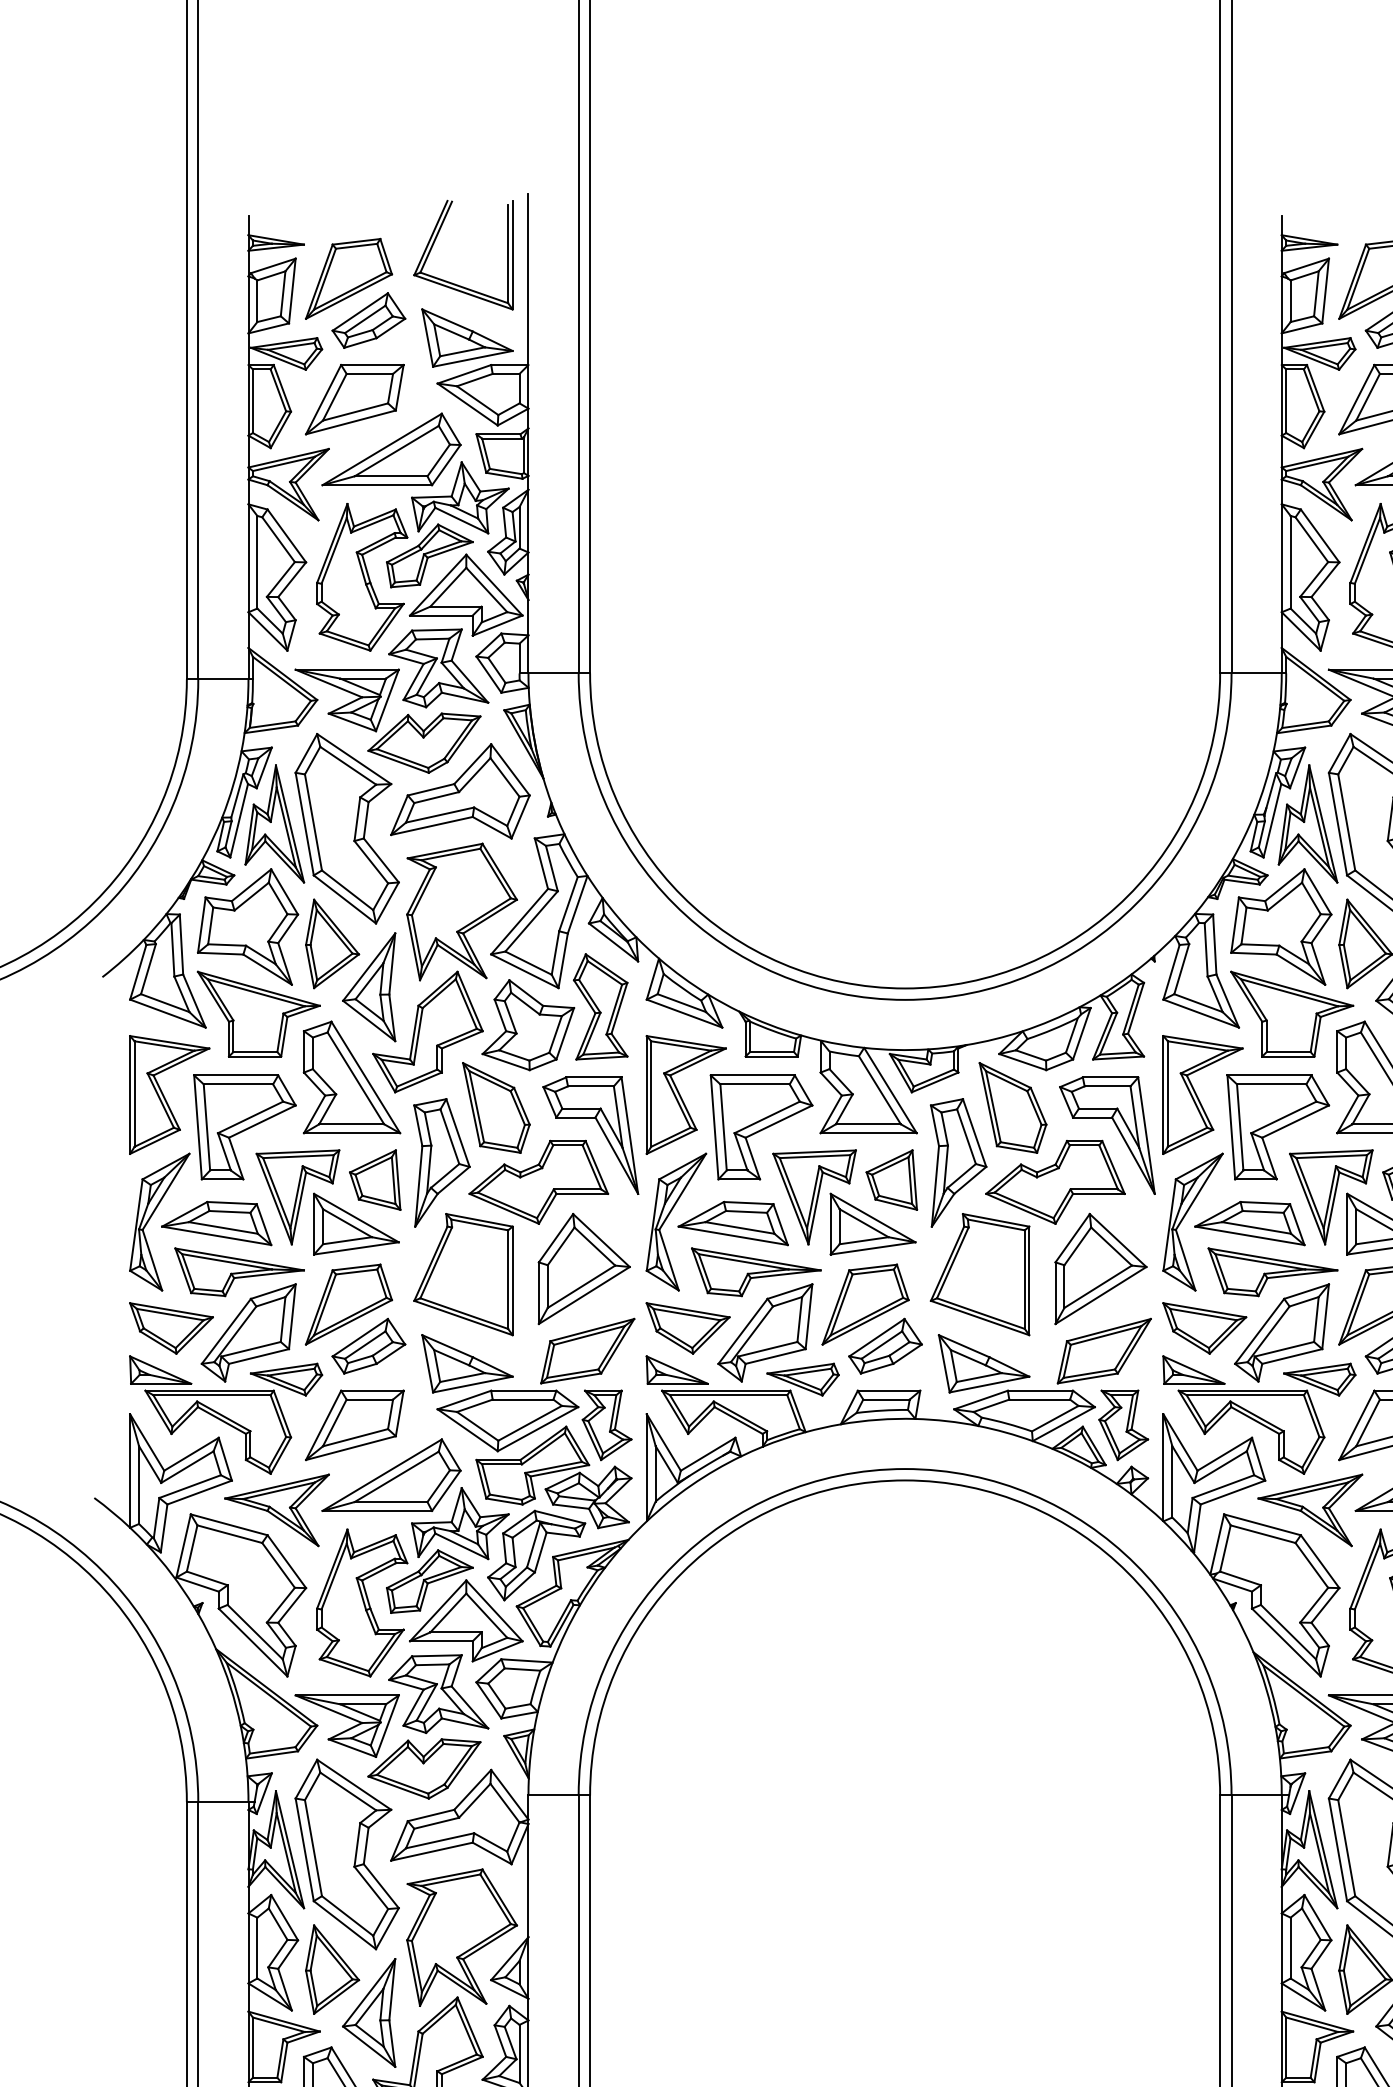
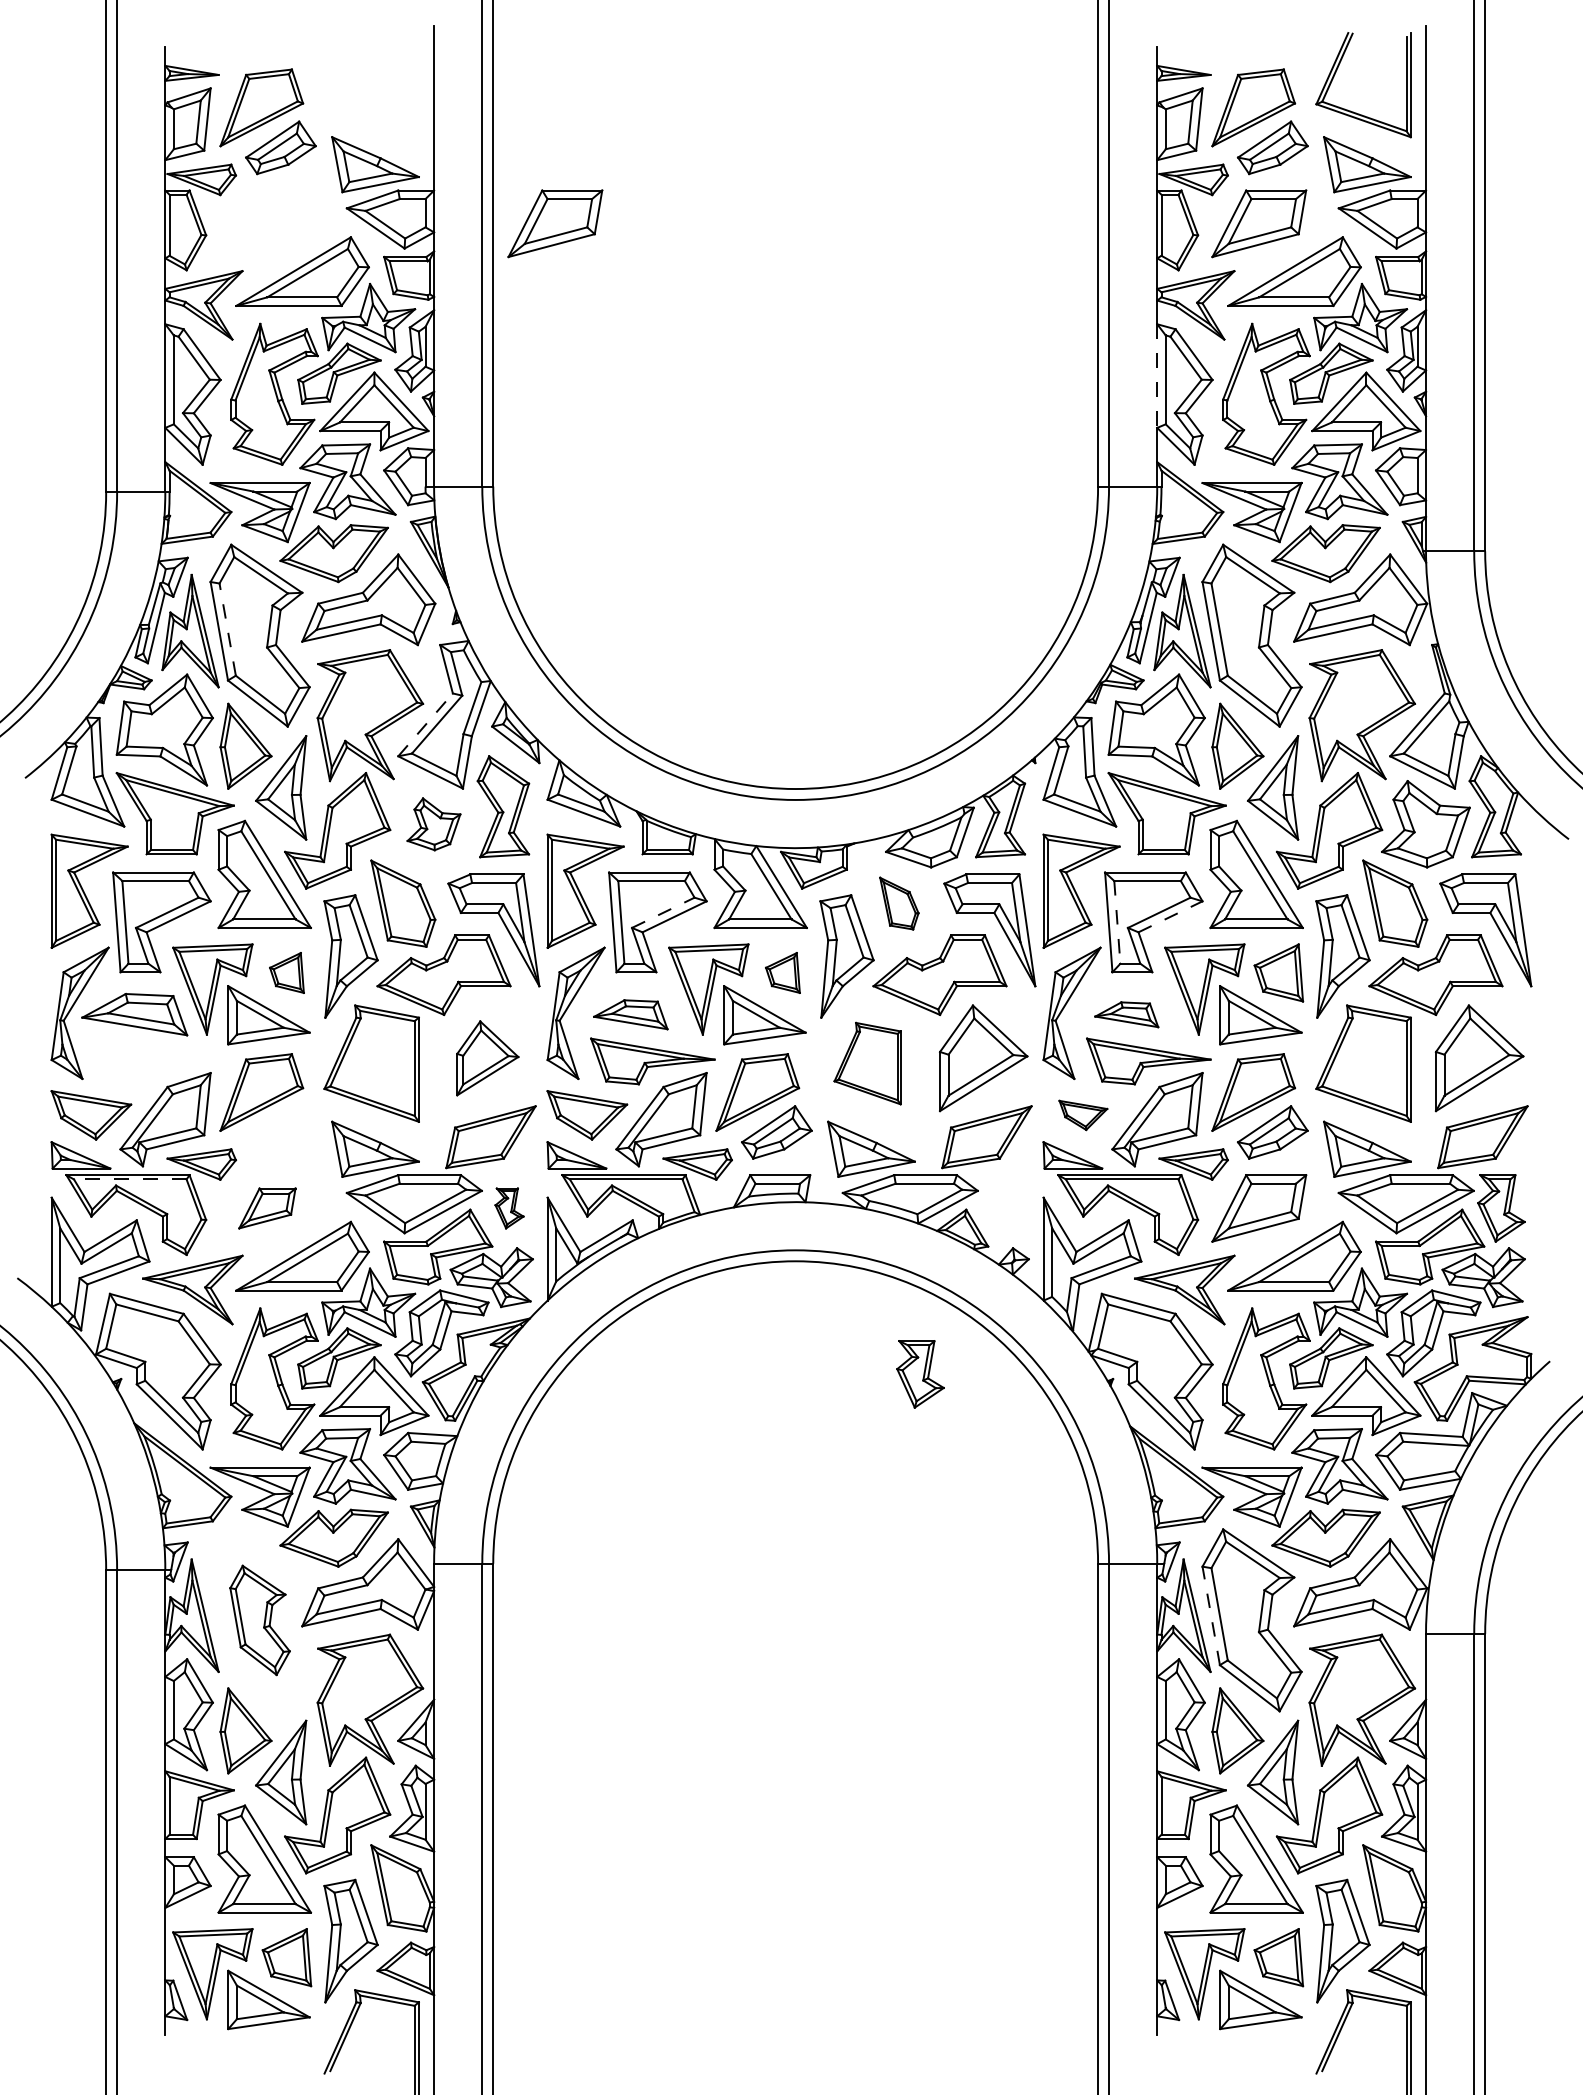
part: (452, 282) -> (361, 111), removed
part: (354, 399) -> (555, 223), moved
line: (1282, 558) -> (1157, 376), solid -> dashed
line: (313, 822) -> (227, 629), solid -> dashed
line: (519, 921) -> (425, 724), solid -> dashed
part: (527, 1025) -> (433, 824), size x0.6
part: (1013, 1107) -> (899, 903), size x0.6
line: (767, 1117) -> (663, 912), solid -> dashed
line: (1295, 1121) -> (1170, 916), solid -> dashed
line: (1240, 1127) -> (1117, 922), solid -> dashed
part: (374, 1179) -> (286, 972), size x0.7
part: (891, 1179) -> (782, 972), size x0.7
part: (733, 1223) -> (630, 1014), size x0.7
part: (1249, 1223) -> (1126, 1014), size x0.6
part: (584, 1269) -> (487, 1058), size x0.7
part: (239, 1272) -> (156, 1061), removed
part: (979, 1274) -> (867, 1063), size x0.7
part: (1204, 1328) -> (1083, 1115), size x0.6
part: (368, 1346) -> (280, 1132), removed
line: (211, 1395) -> (129, 1179), solid -> dashed
part: (354, 1425) -> (267, 1208), size x0.6
part: (607, 1425) -> (509, 1208), size x0.6
part: (1123, 1425) -> (920, 1374), moved
line: (1338, 1849) -> (1211, 1615), solid -> dashed
part: (346, 1854) -> (259, 1620), size x0.6

